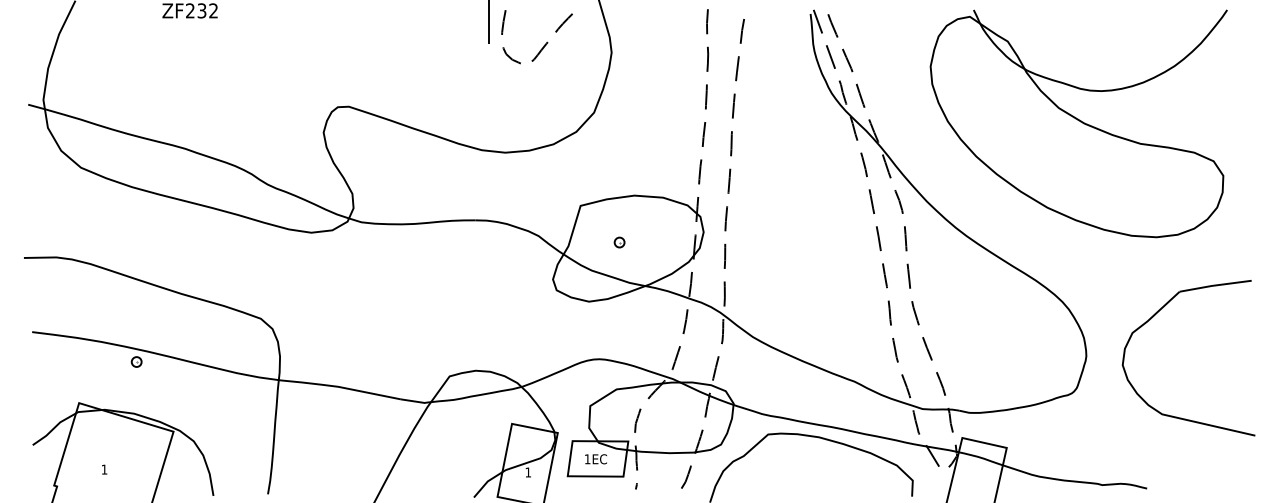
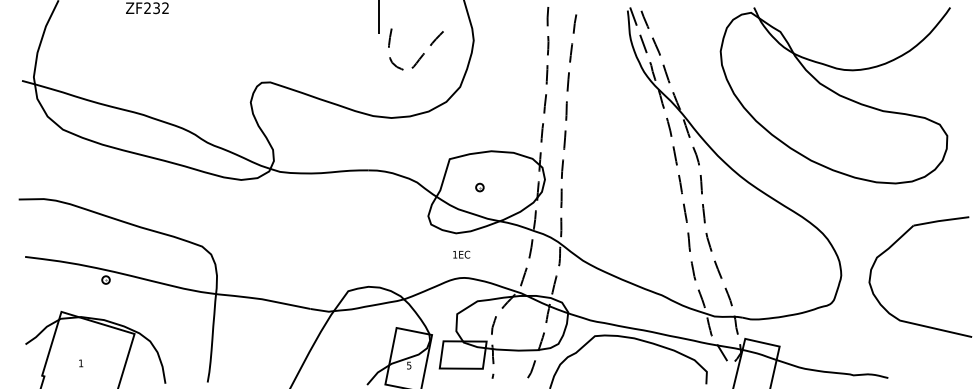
curve: (544, 44) -> (421, 55), moved
text: (595, 459) -> (461, 254), moved
text: (528, 472) -> (409, 365), 1 -> 5

